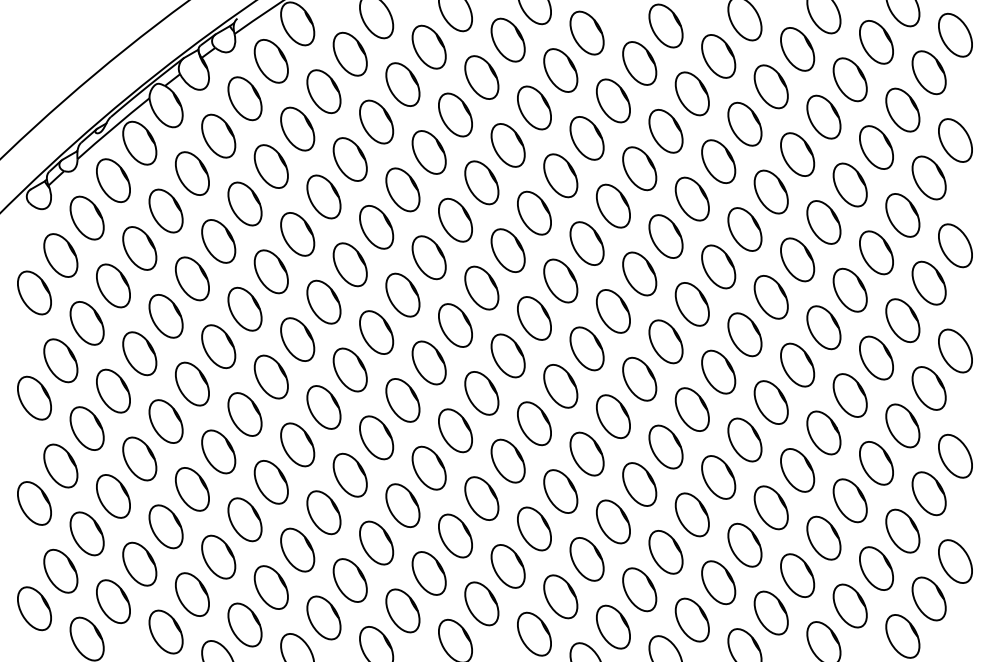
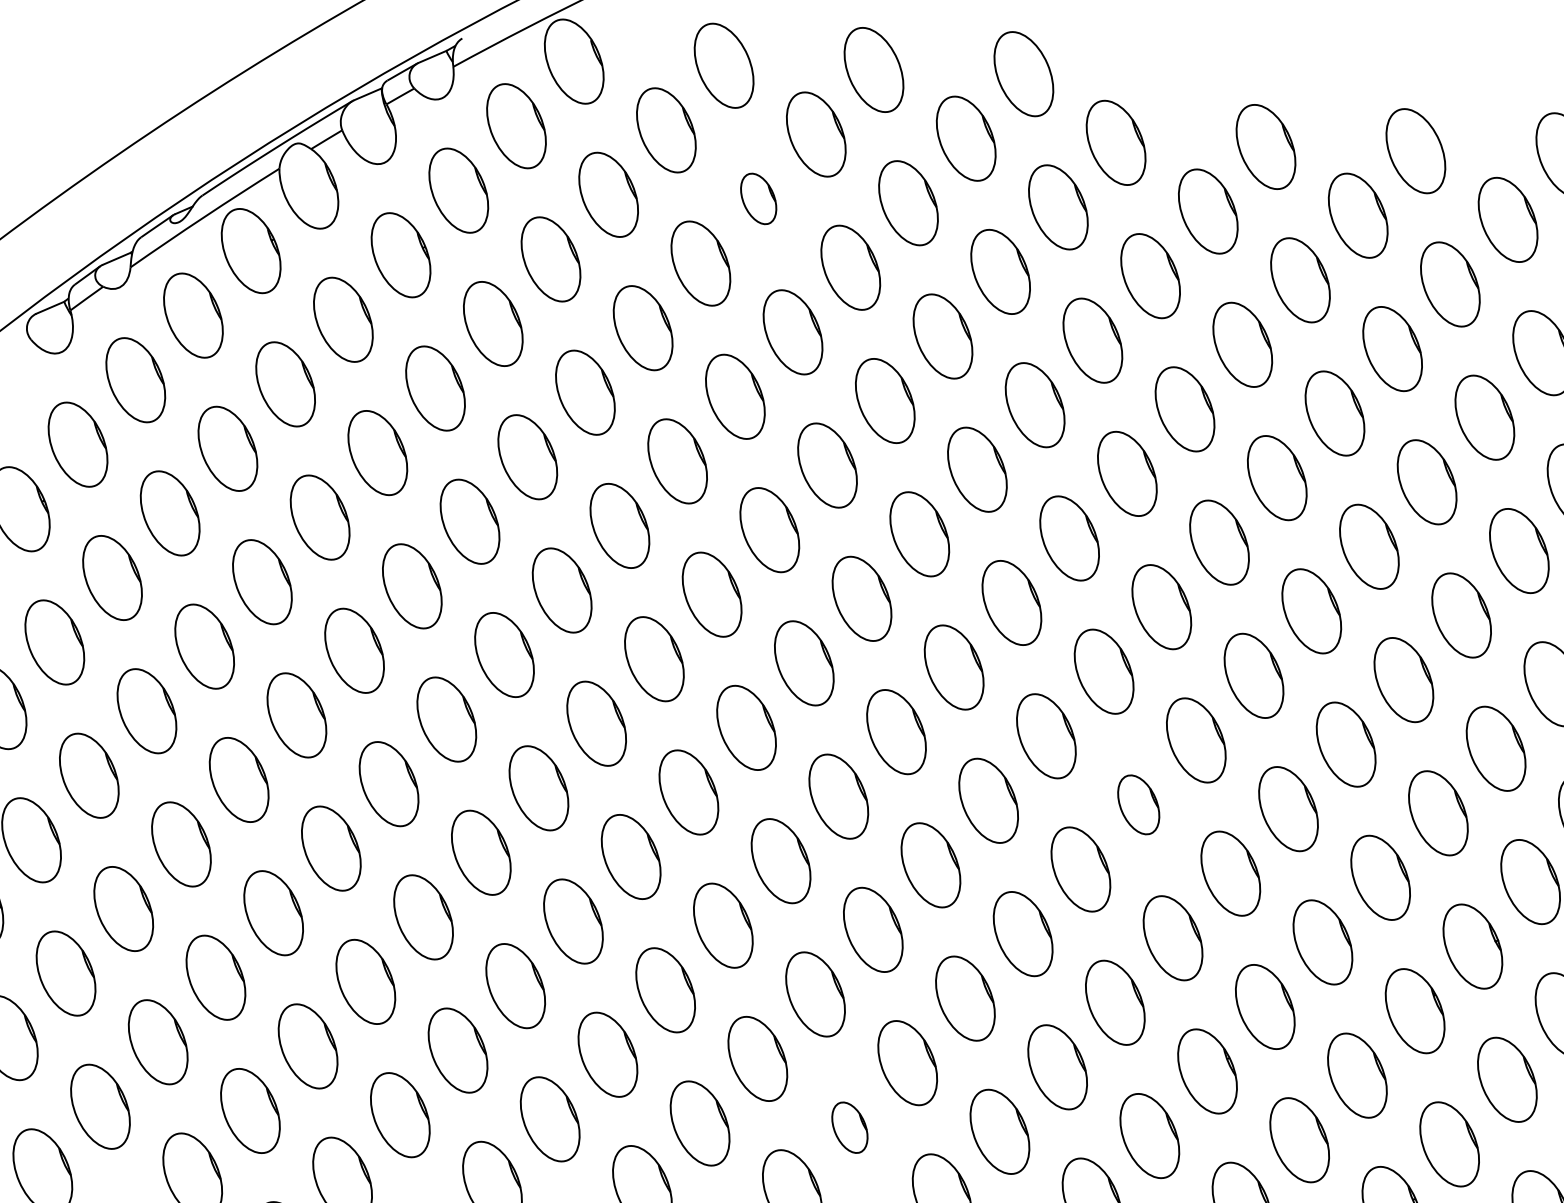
part: (402, 84) -> (757, 198), size x0.6
part: (639, 378) -> (1138, 803), size x0.7
part: (507, 566) -> (848, 1127), size x0.6

